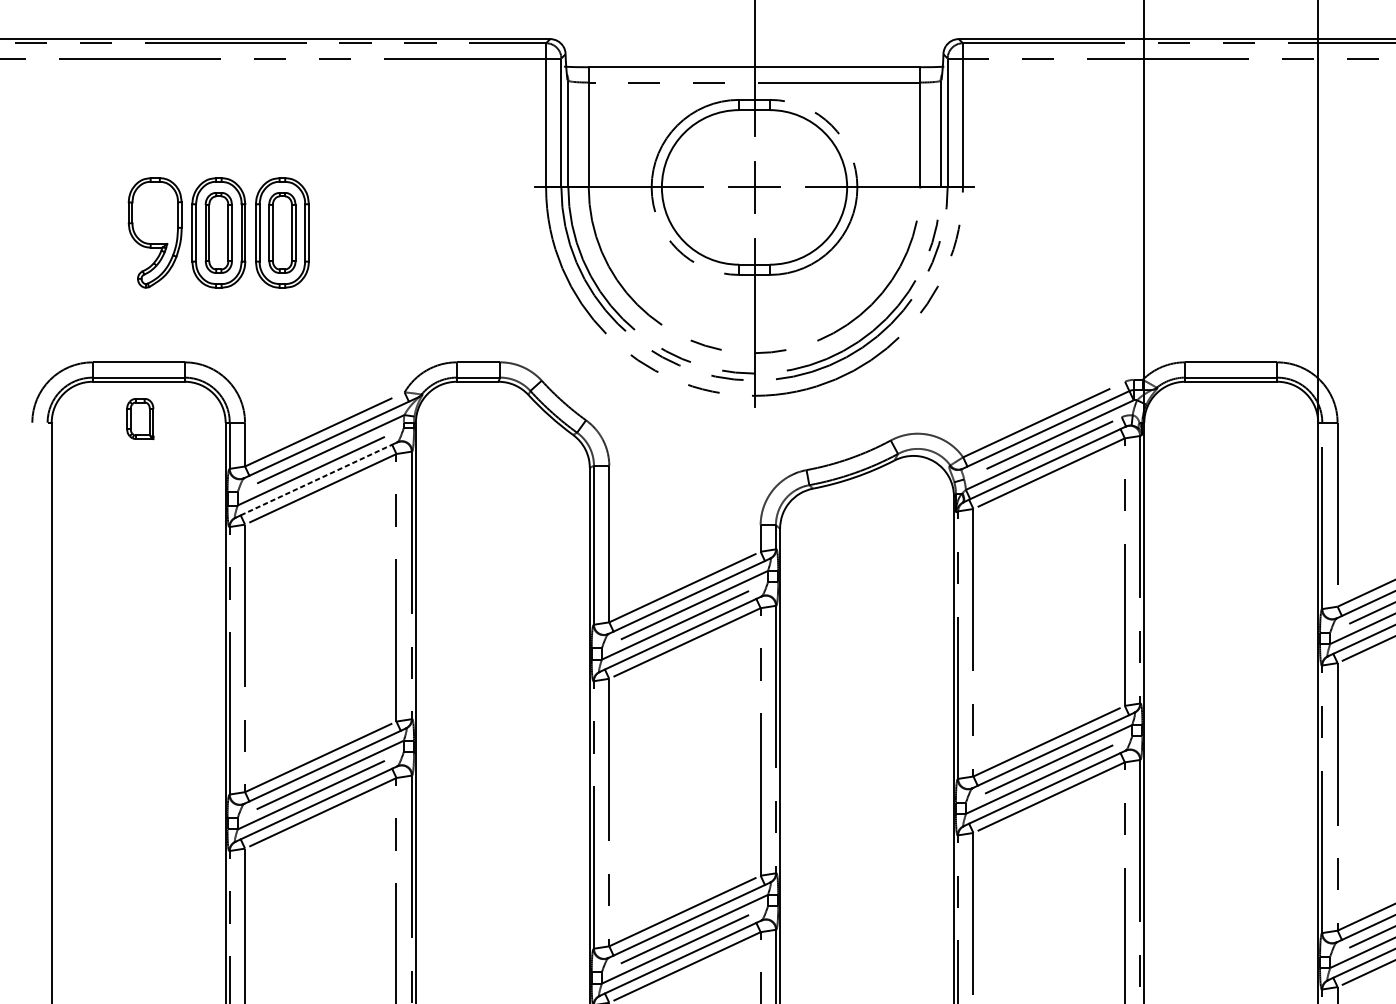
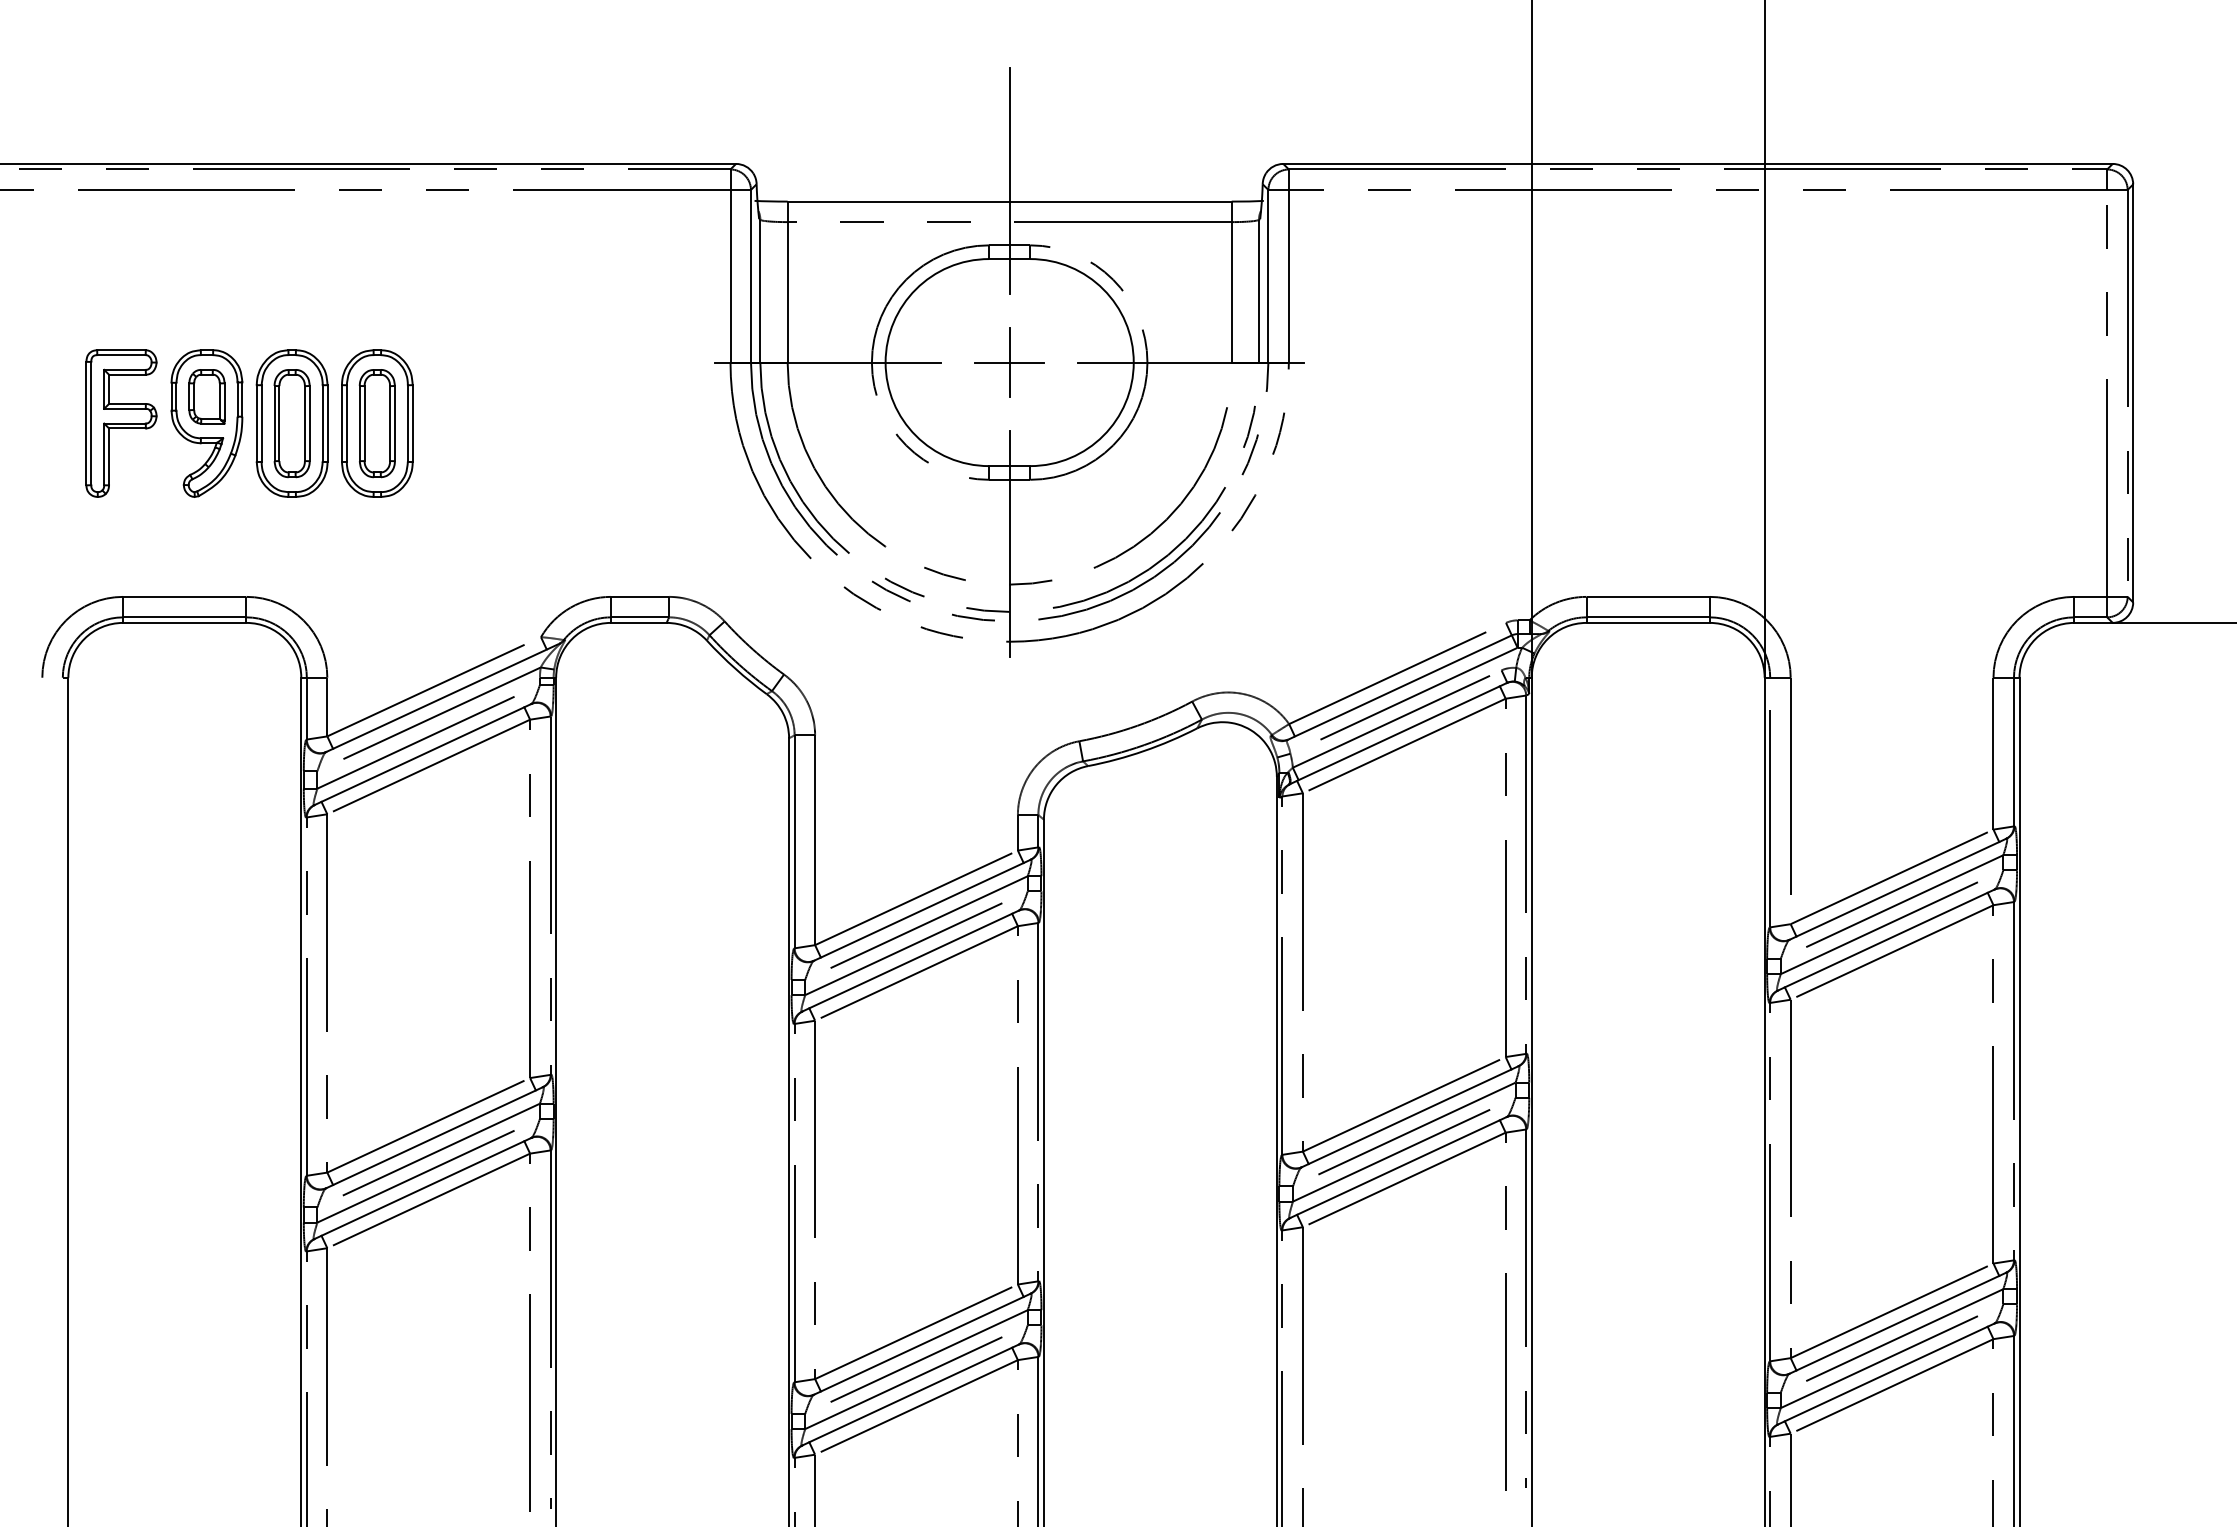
part: (91, 232) -> (121, 423), added
part: (139, 418) -> (206, 396), moved
line: (316, 480) -> (422, 754), dashed -> solid

